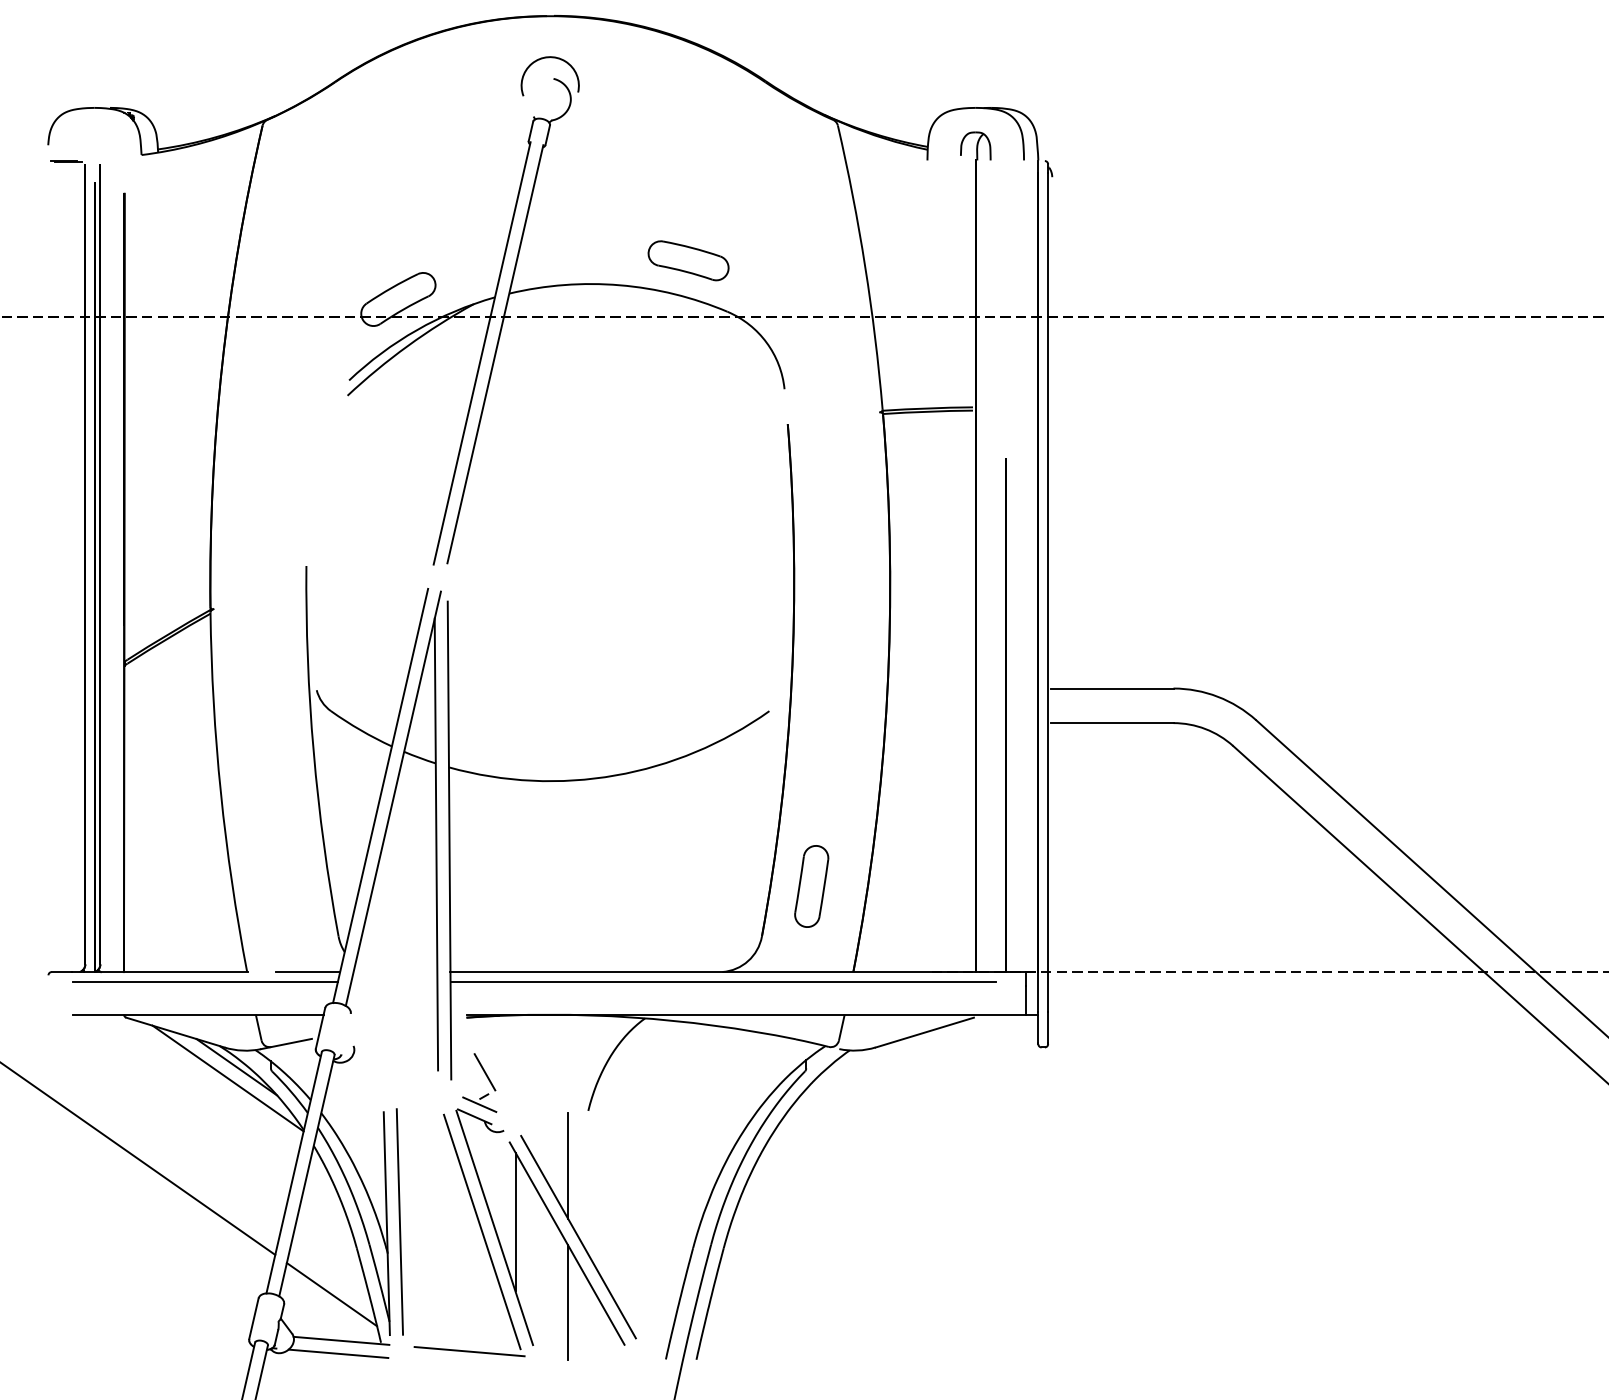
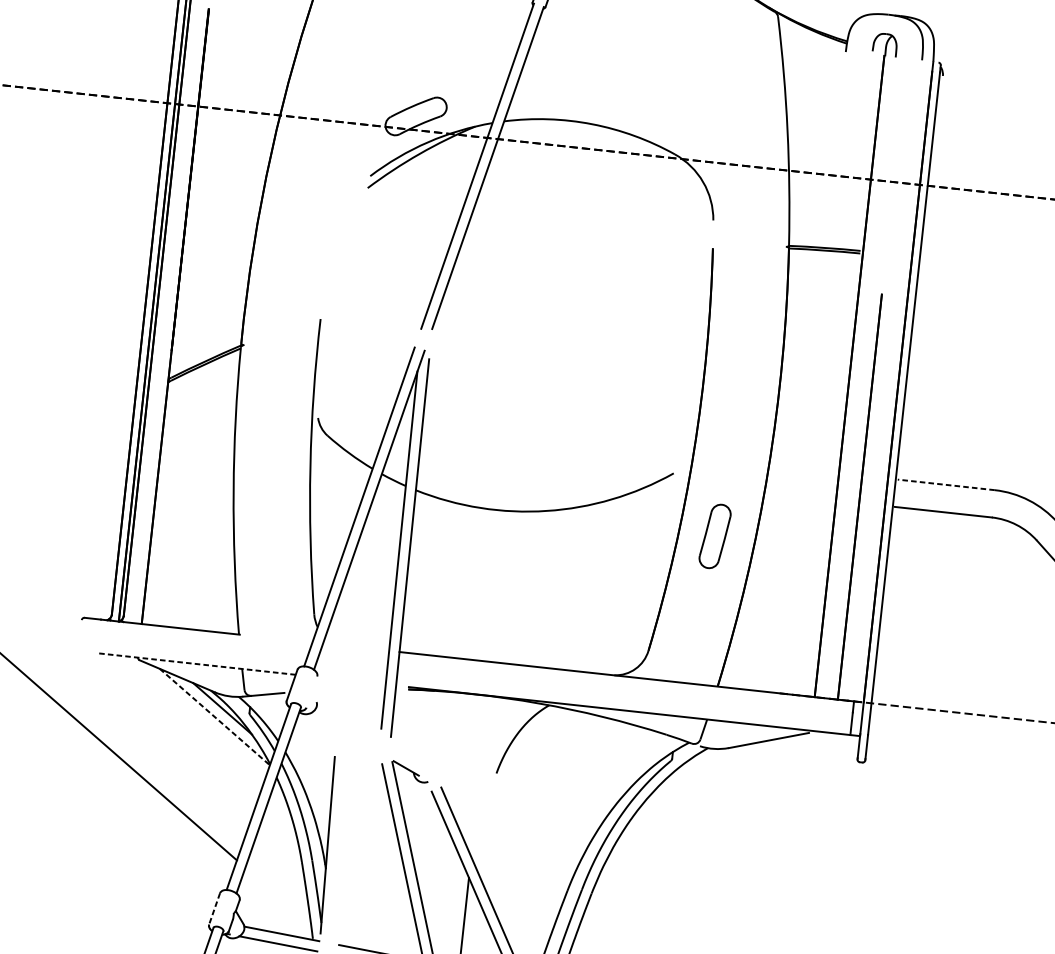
part: (688, 260) -> (648, 110), removed
line: (1111, 688) -> (945, 484), solid -> dashed
part: (811, 886) -> (714, 536), moved
line: (307, 972) -> (286, 640), removed
line: (204, 981) -> (204, 638), removed
line: (722, 981) -> (613, 682), removed
line: (197, 1014) -> (196, 663), solid -> dashed
part: (486, 1077) -> (418, 738), removed
line: (228, 1078) -> (215, 717), solid -> dashed
line: (568, 1165) -> (476, 814), removed
line: (399, 1221) -> (337, 844), removed
line: (515, 1221) -> (429, 854), removed
line: (331, 1294) -> (277, 896), removed
line: (253, 1318) -> (214, 908), solid -> dashed

